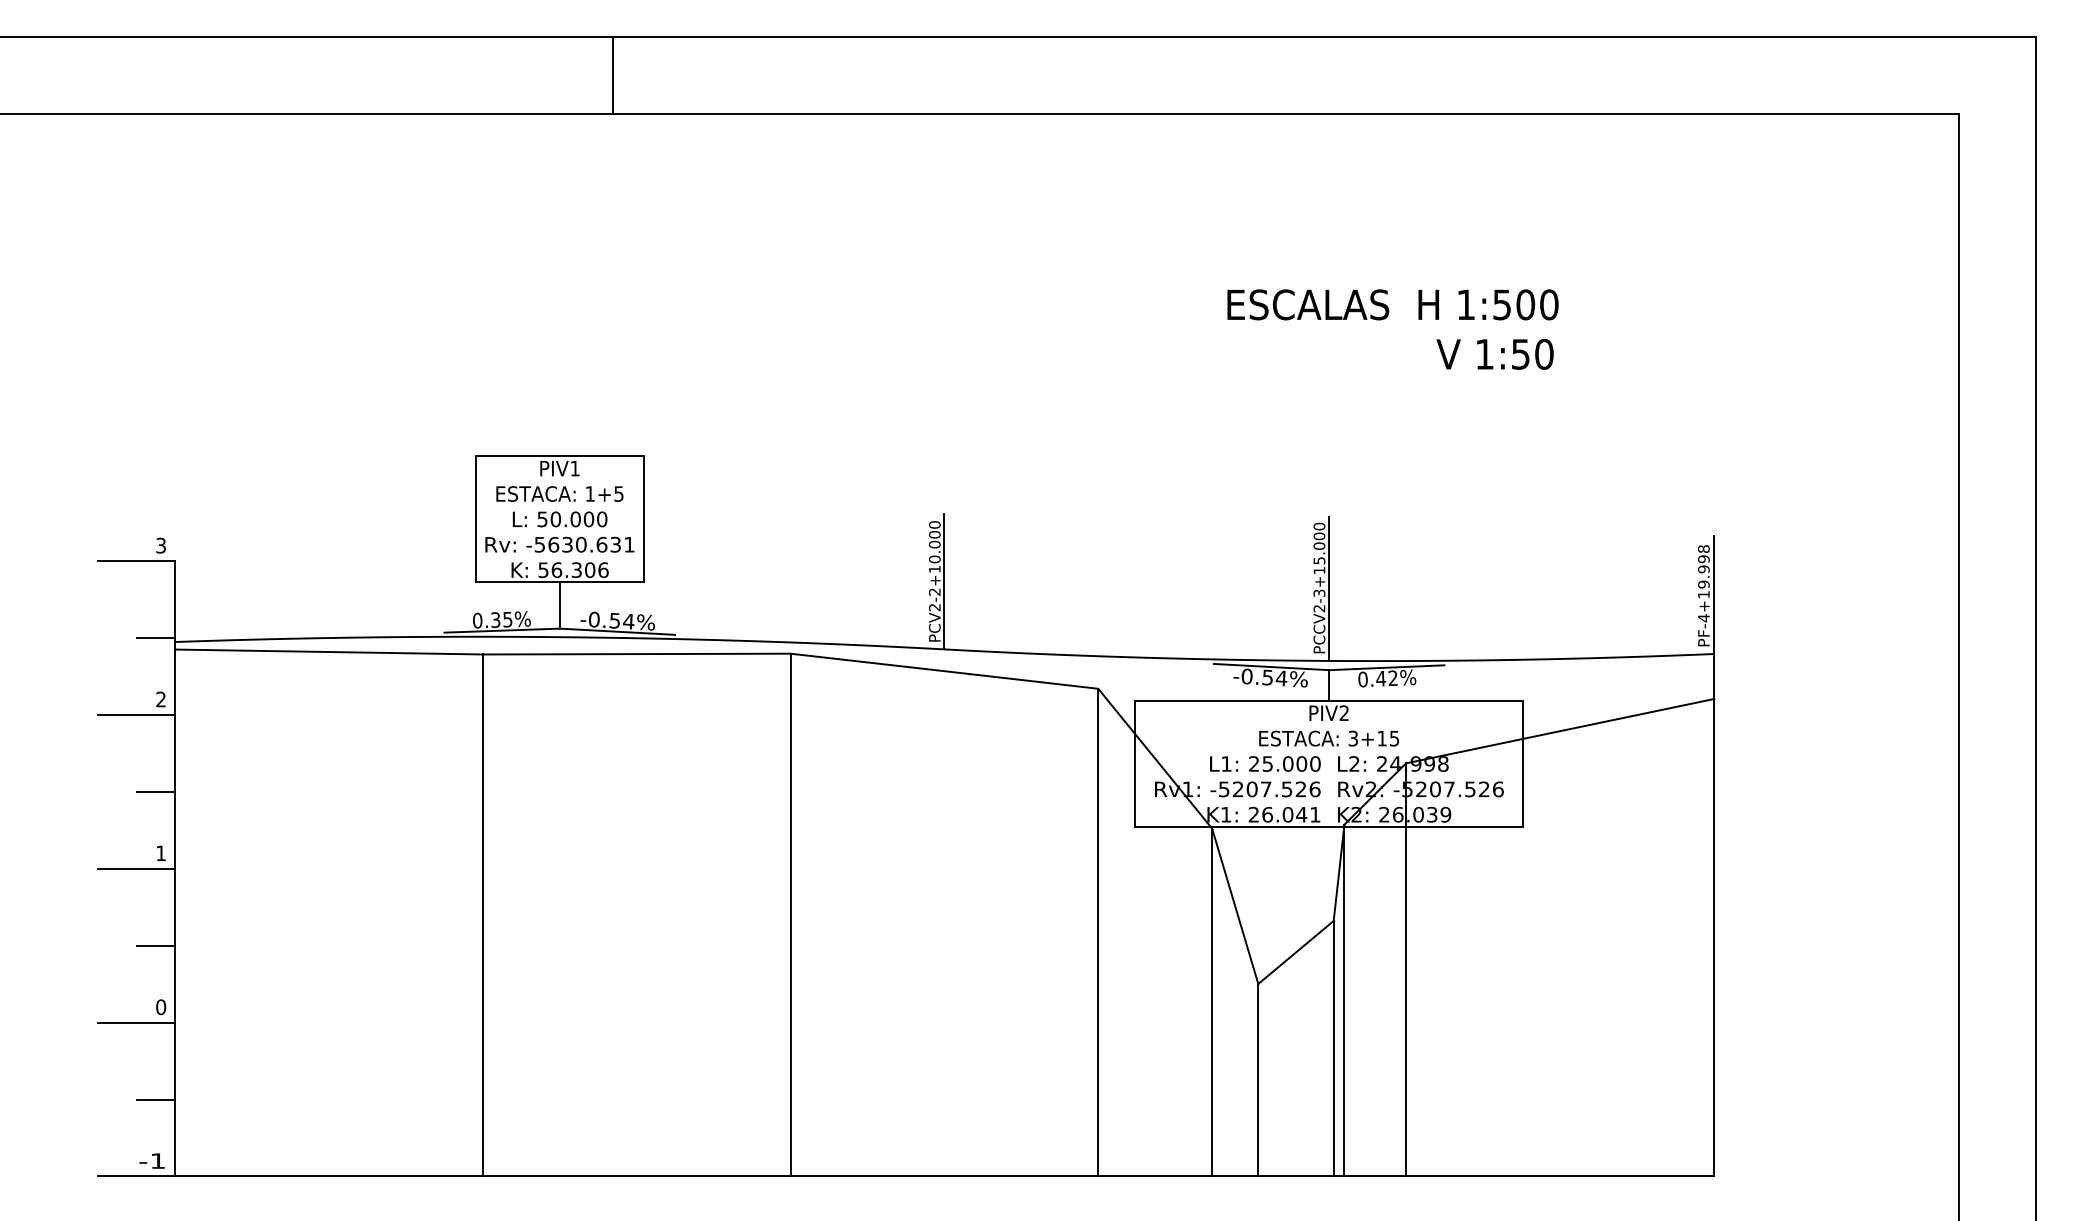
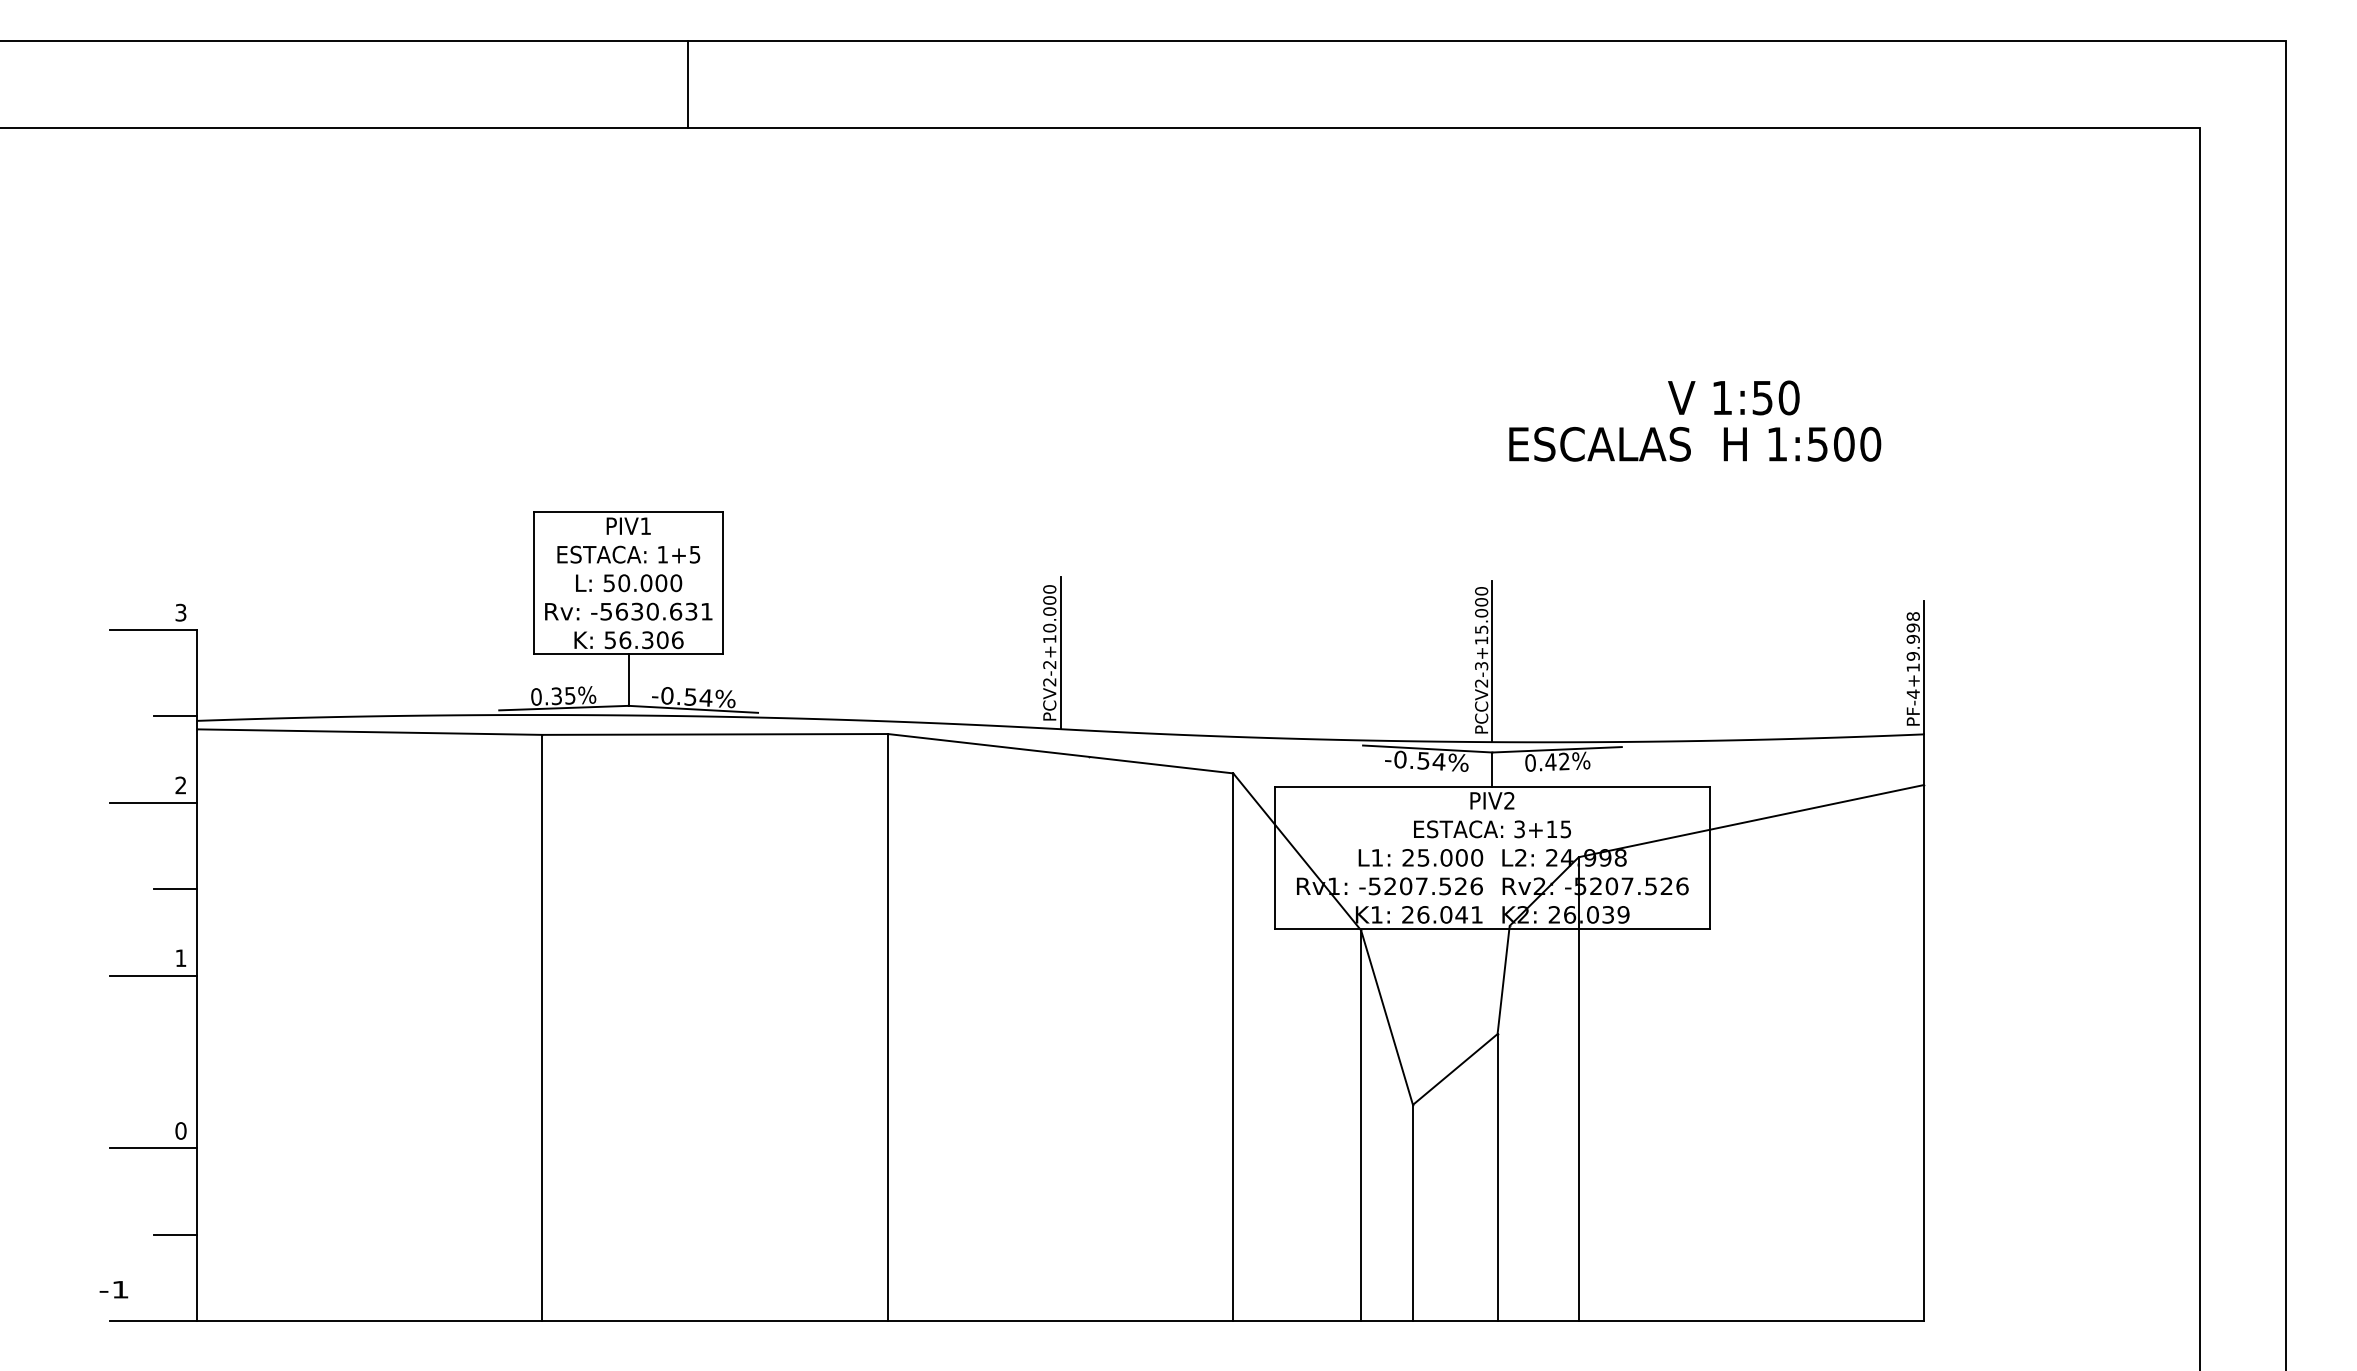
text: (1393, 305) -> (1695, 444), moved
text: (1494, 354) -> (1733, 397), moved
line: (155, 945) -> (174, 1061), removed
line: (1344, 1000) -> (1509, 1123), removed
text: (151, 1160) -> (113, 1289), moved

